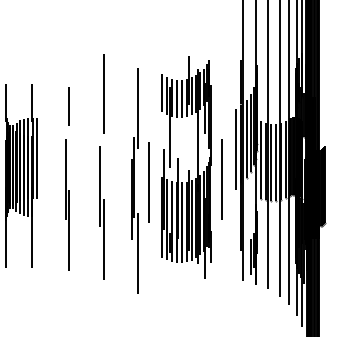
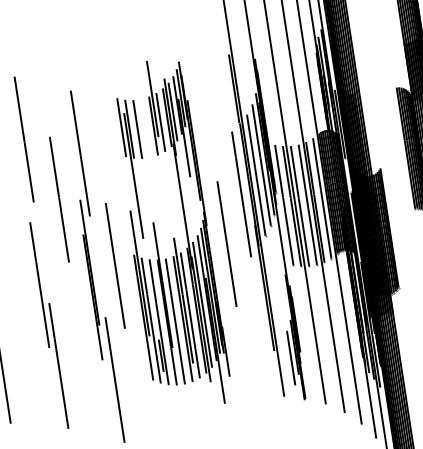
line: (162, 93) -> (114, 124), removed
line: (181, 98) -> (145, 128), removed
line: (120, 135) -> (59, 200), added

